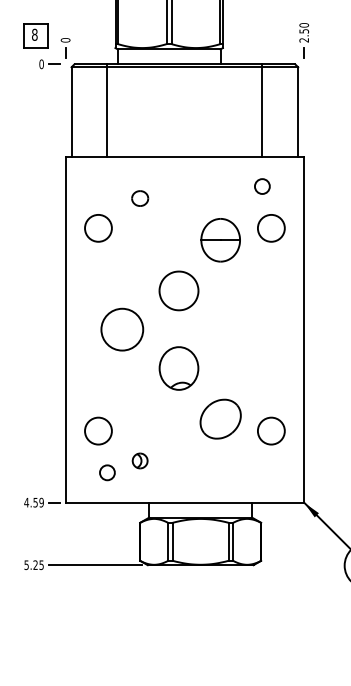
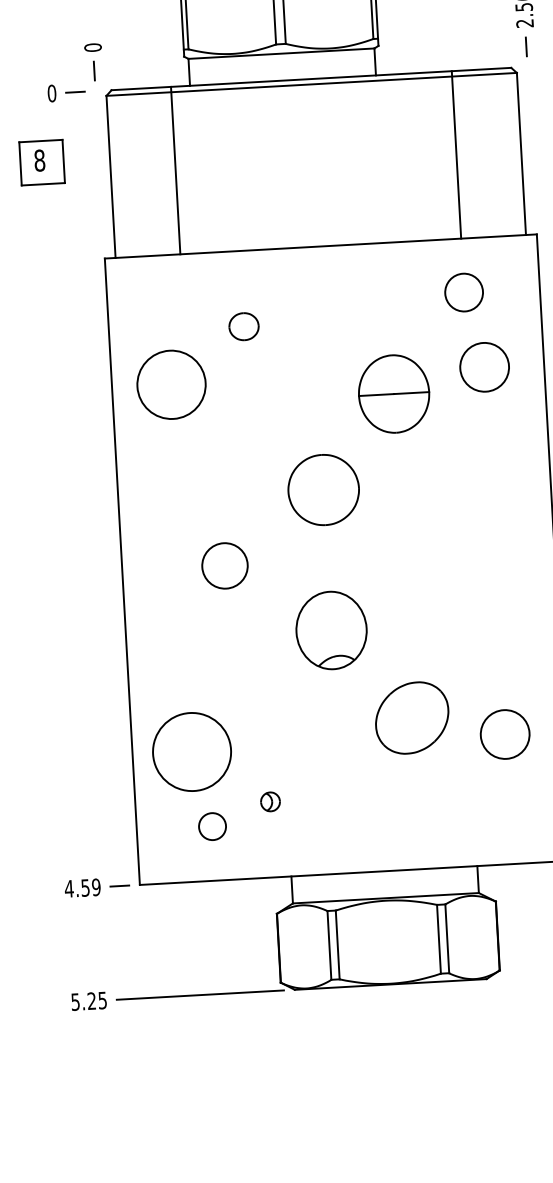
part: (35, 35) -> (41, 161), moved
circle: (262, 186) -> (464, 292), size x1.4
circle: (98, 227) -> (171, 383), size x1.4
circle: (122, 329) -> (225, 565), size x0.6
circle: (98, 430) -> (192, 750), size x1.6
part: (139, 460) -> (269, 801), size x0.7

